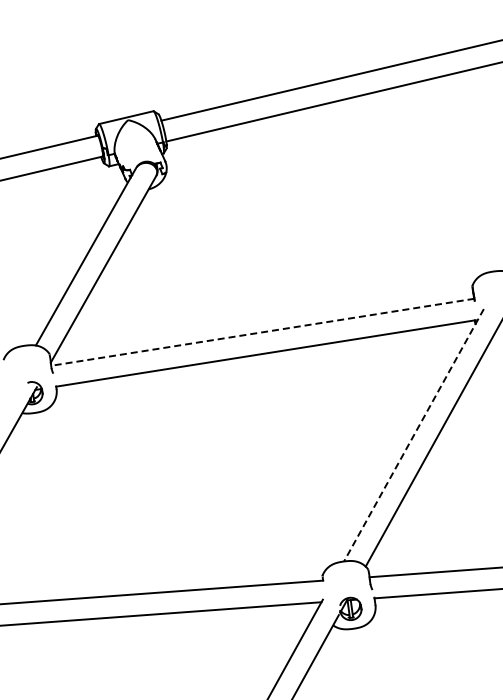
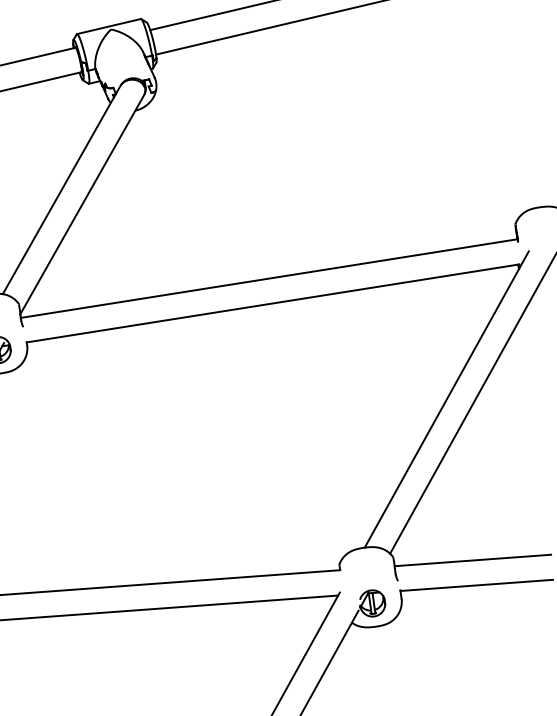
line: (262, 332) -> (268, 278), dashed -> solid
line: (413, 435) -> (446, 399), dashed -> solid

